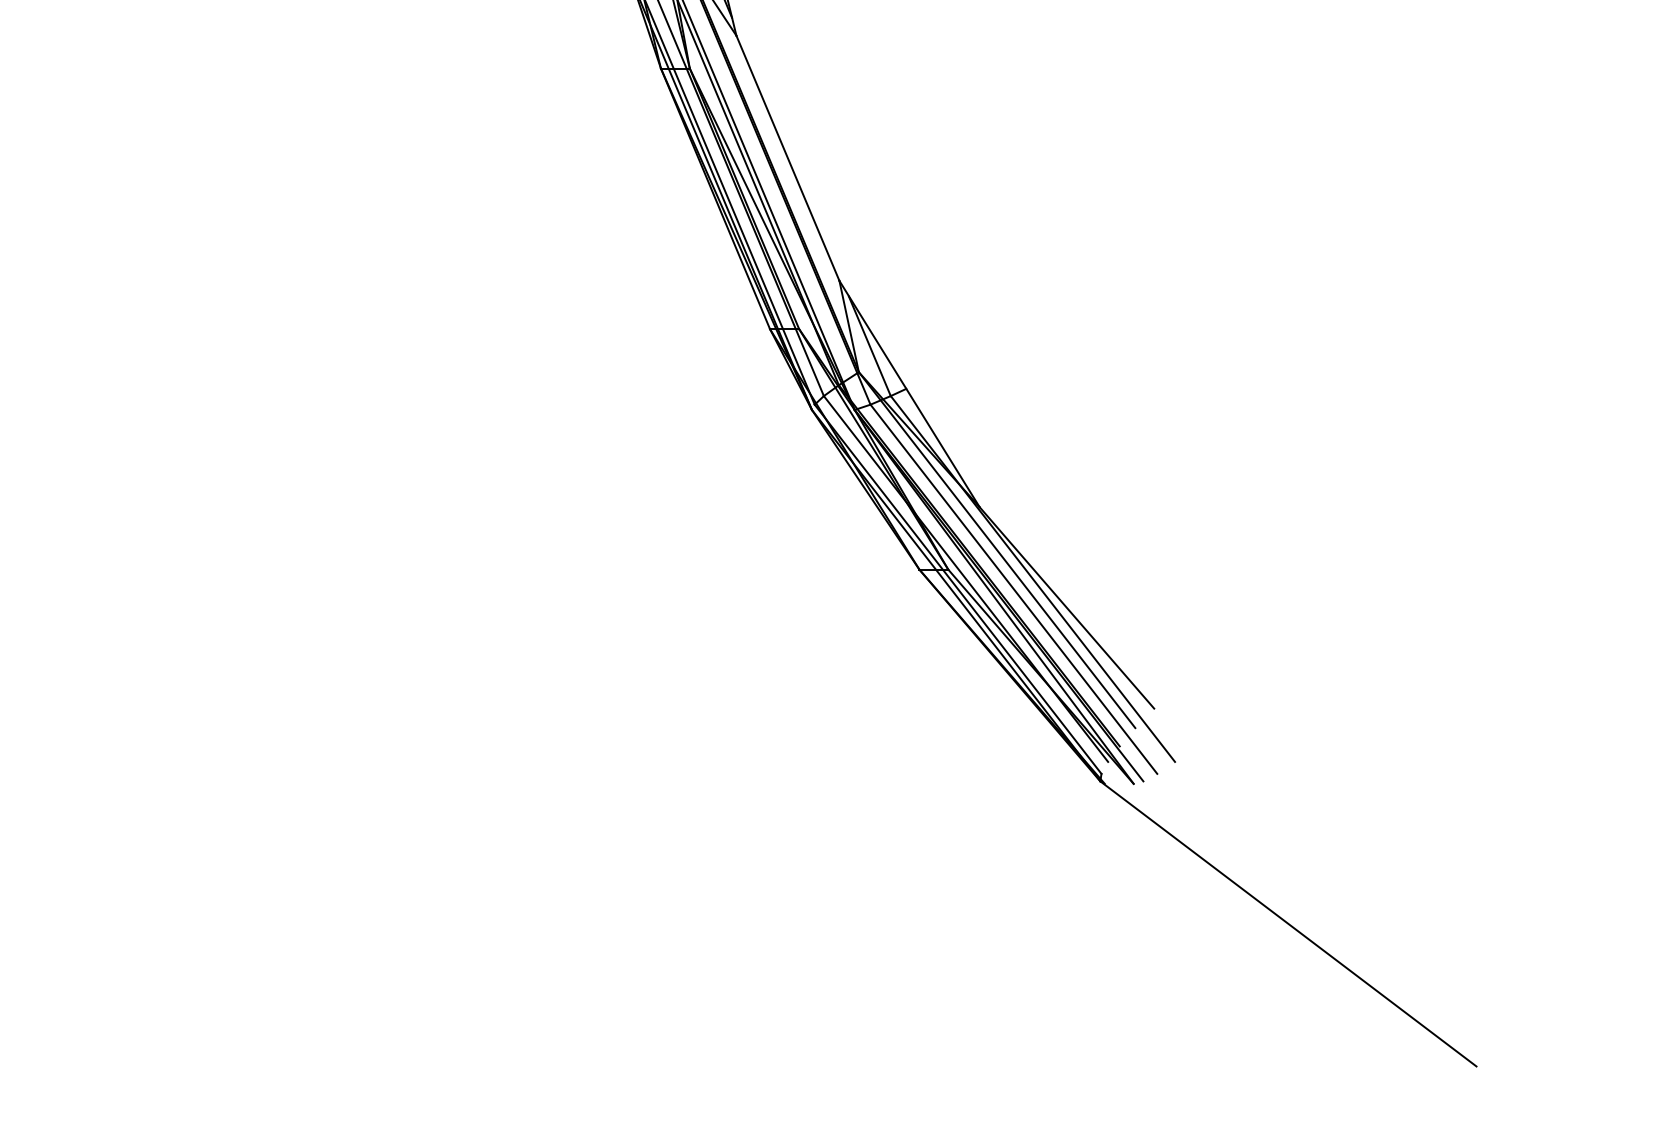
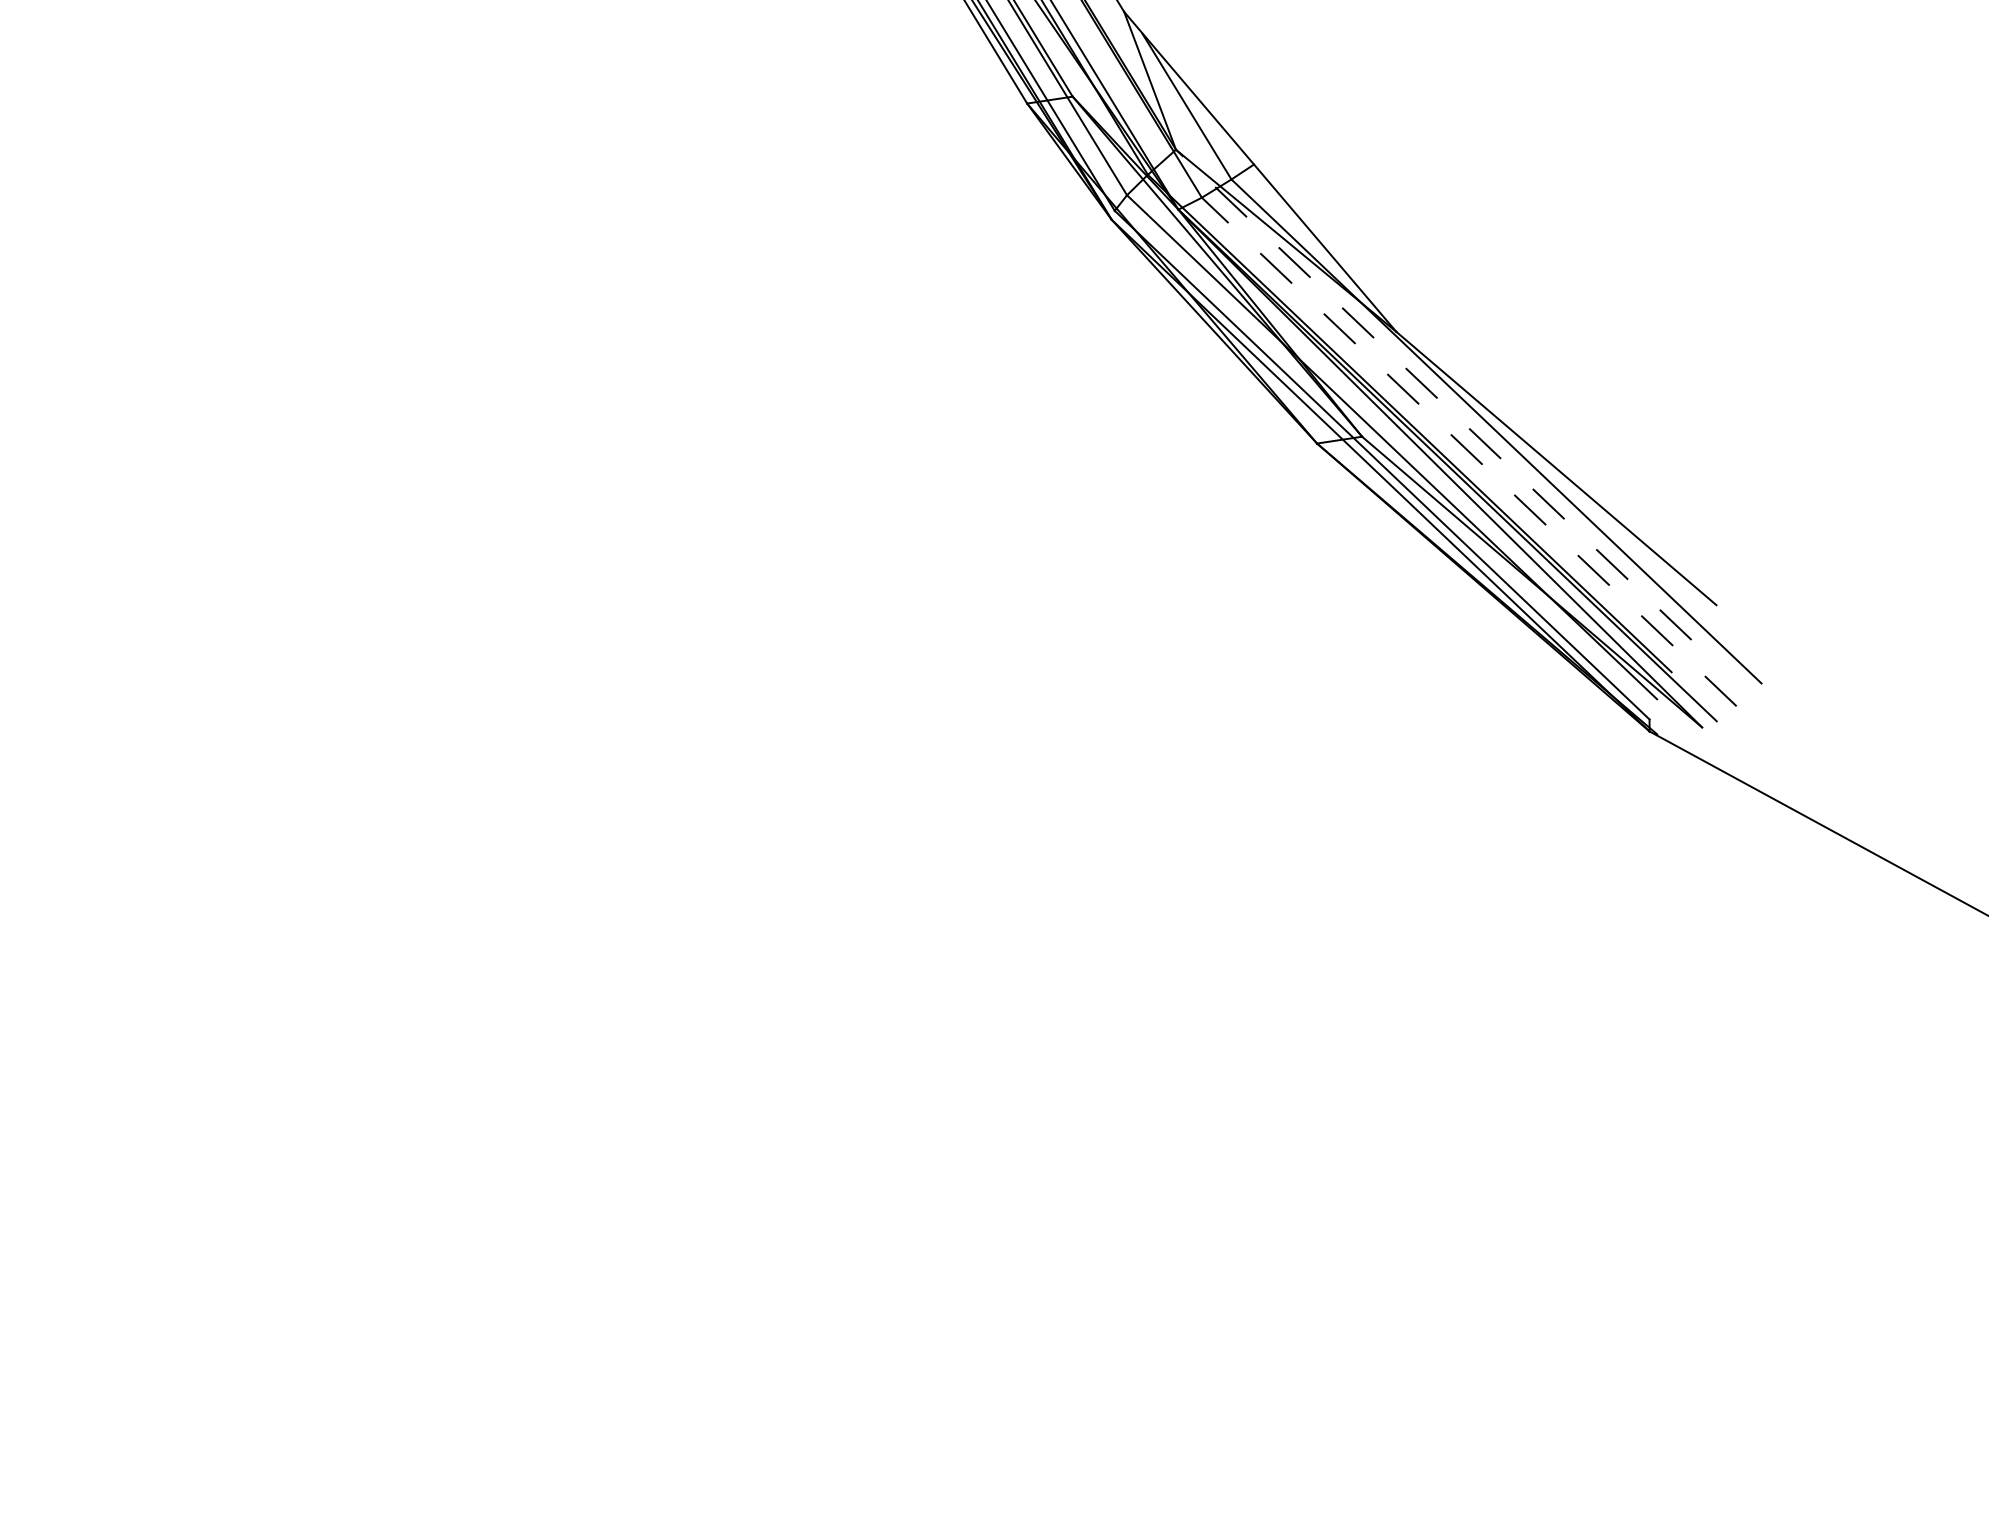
line: (996, 549) -> (1432, 394), solid -> dashed
line: (1013, 589) -> (1468, 452), solid -> dashed

